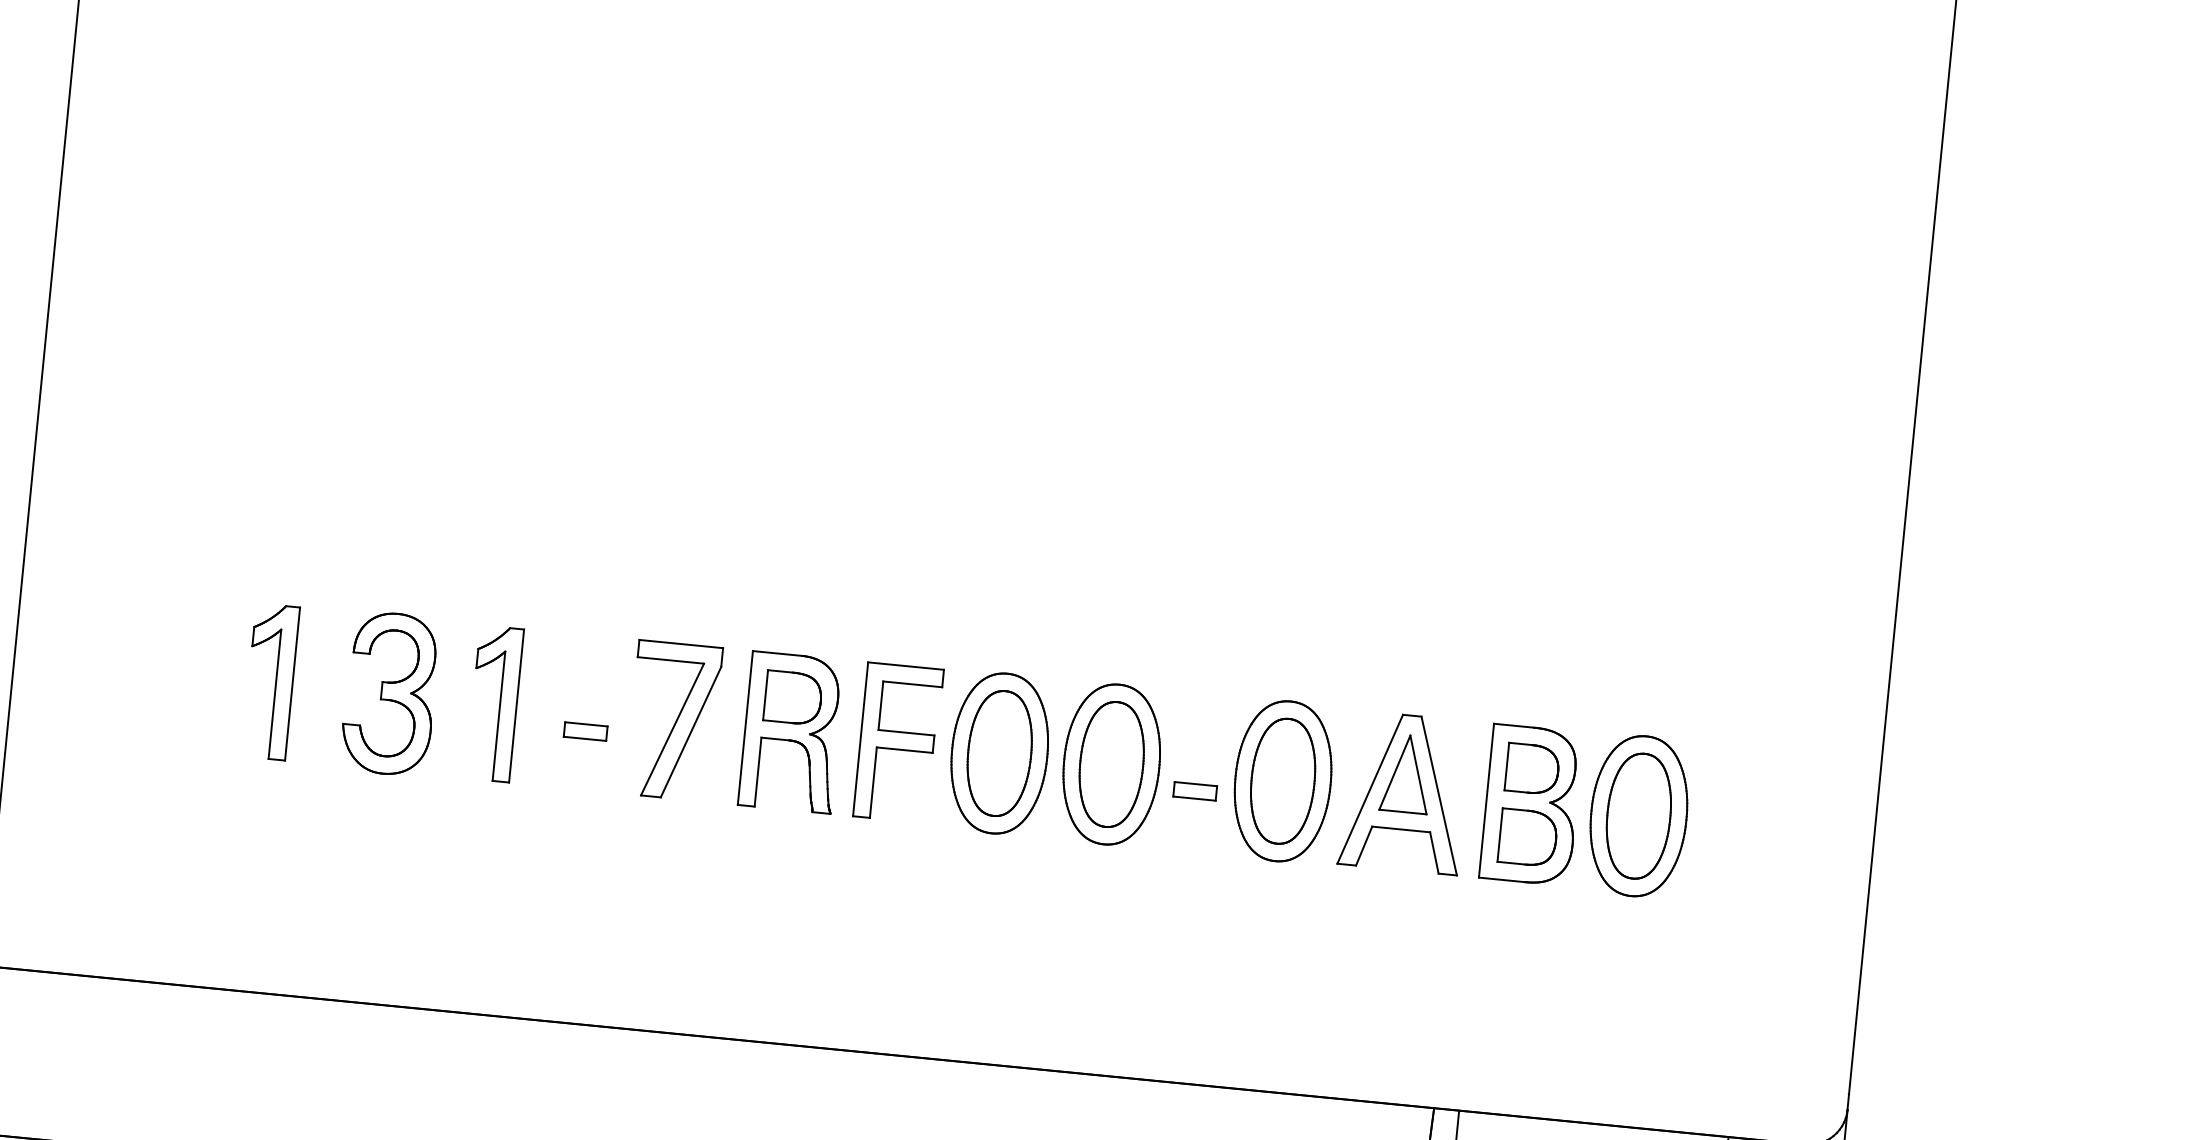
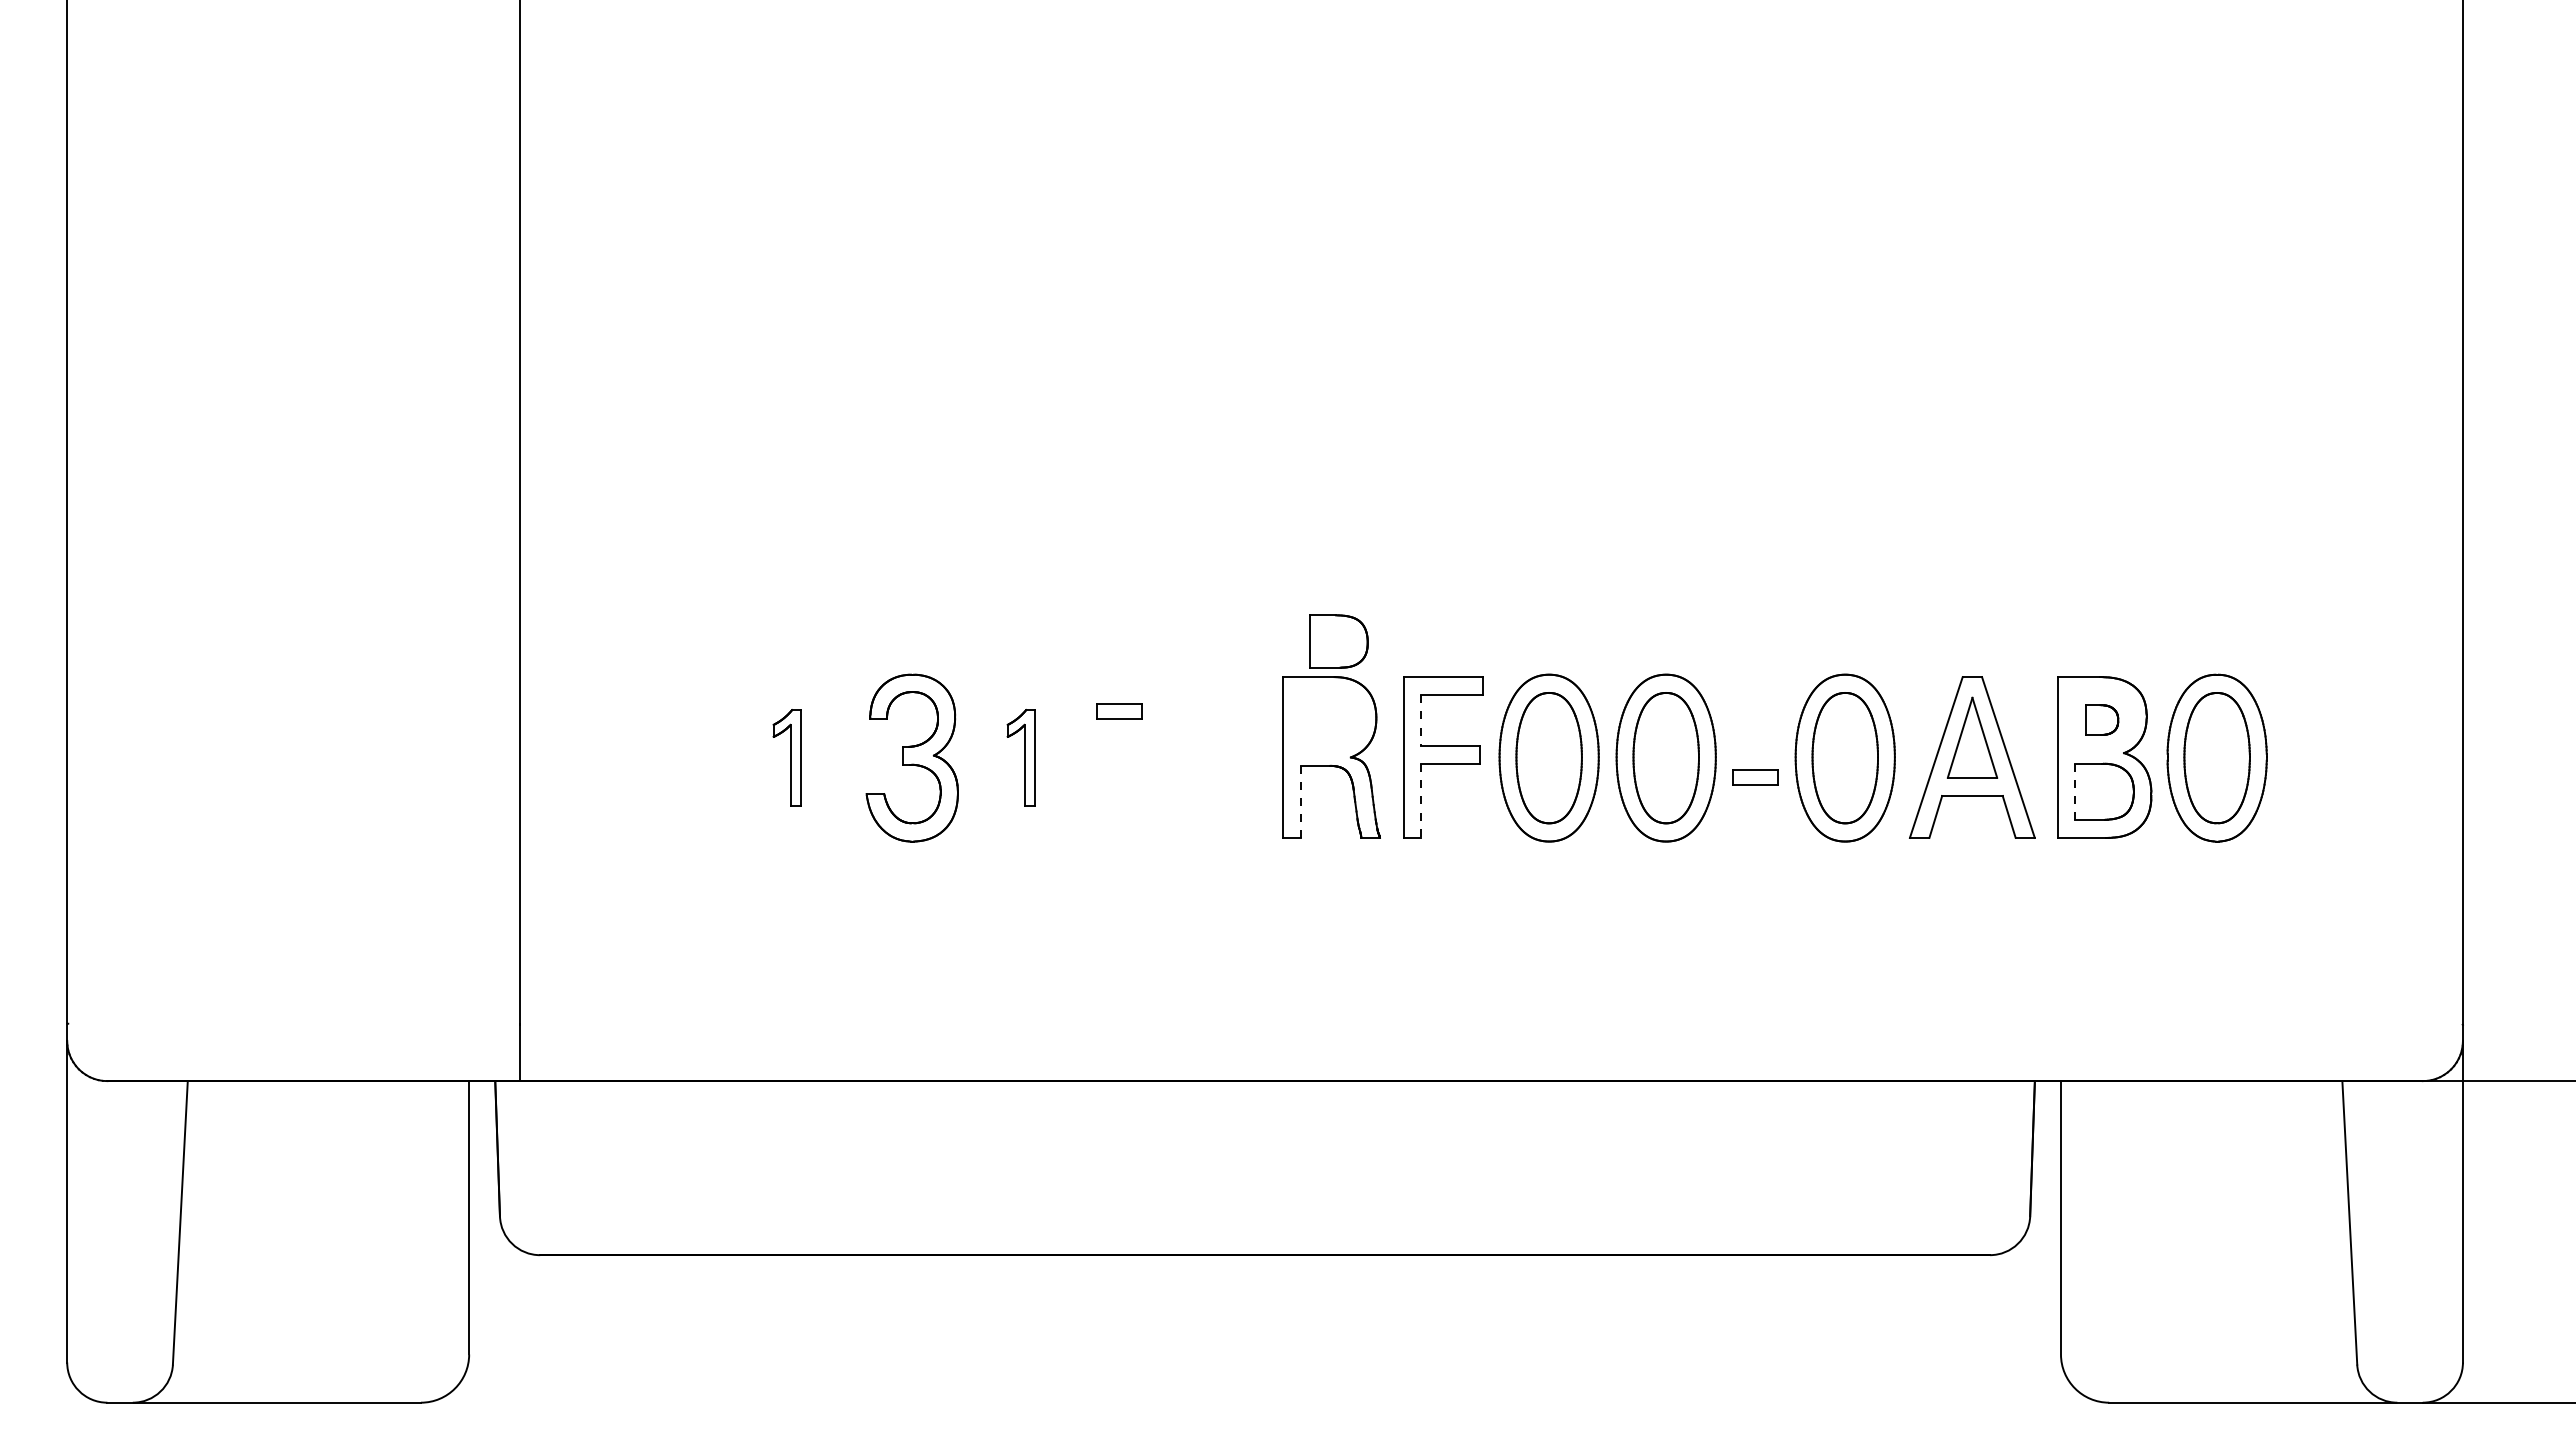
part: (269, 681) -> (786, 757), size x0.6
part: (792, 697) -> (1338, 641), moved
part: (493, 703) -> (1020, 757), size x0.6
line: (880, 706) -> (1421, 721), solid -> dashed
part: (673, 720) -> (1208, 757), removed
part: (585, 731) -> (1119, 711), moved
part: (1531, 768) -> (2101, 719), size x0.6
line: (757, 772) -> (1300, 802), solid -> dashed
line: (873, 783) -> (1421, 801), solid -> dashed
line: (1500, 834) -> (2075, 791), solid -> dashed

